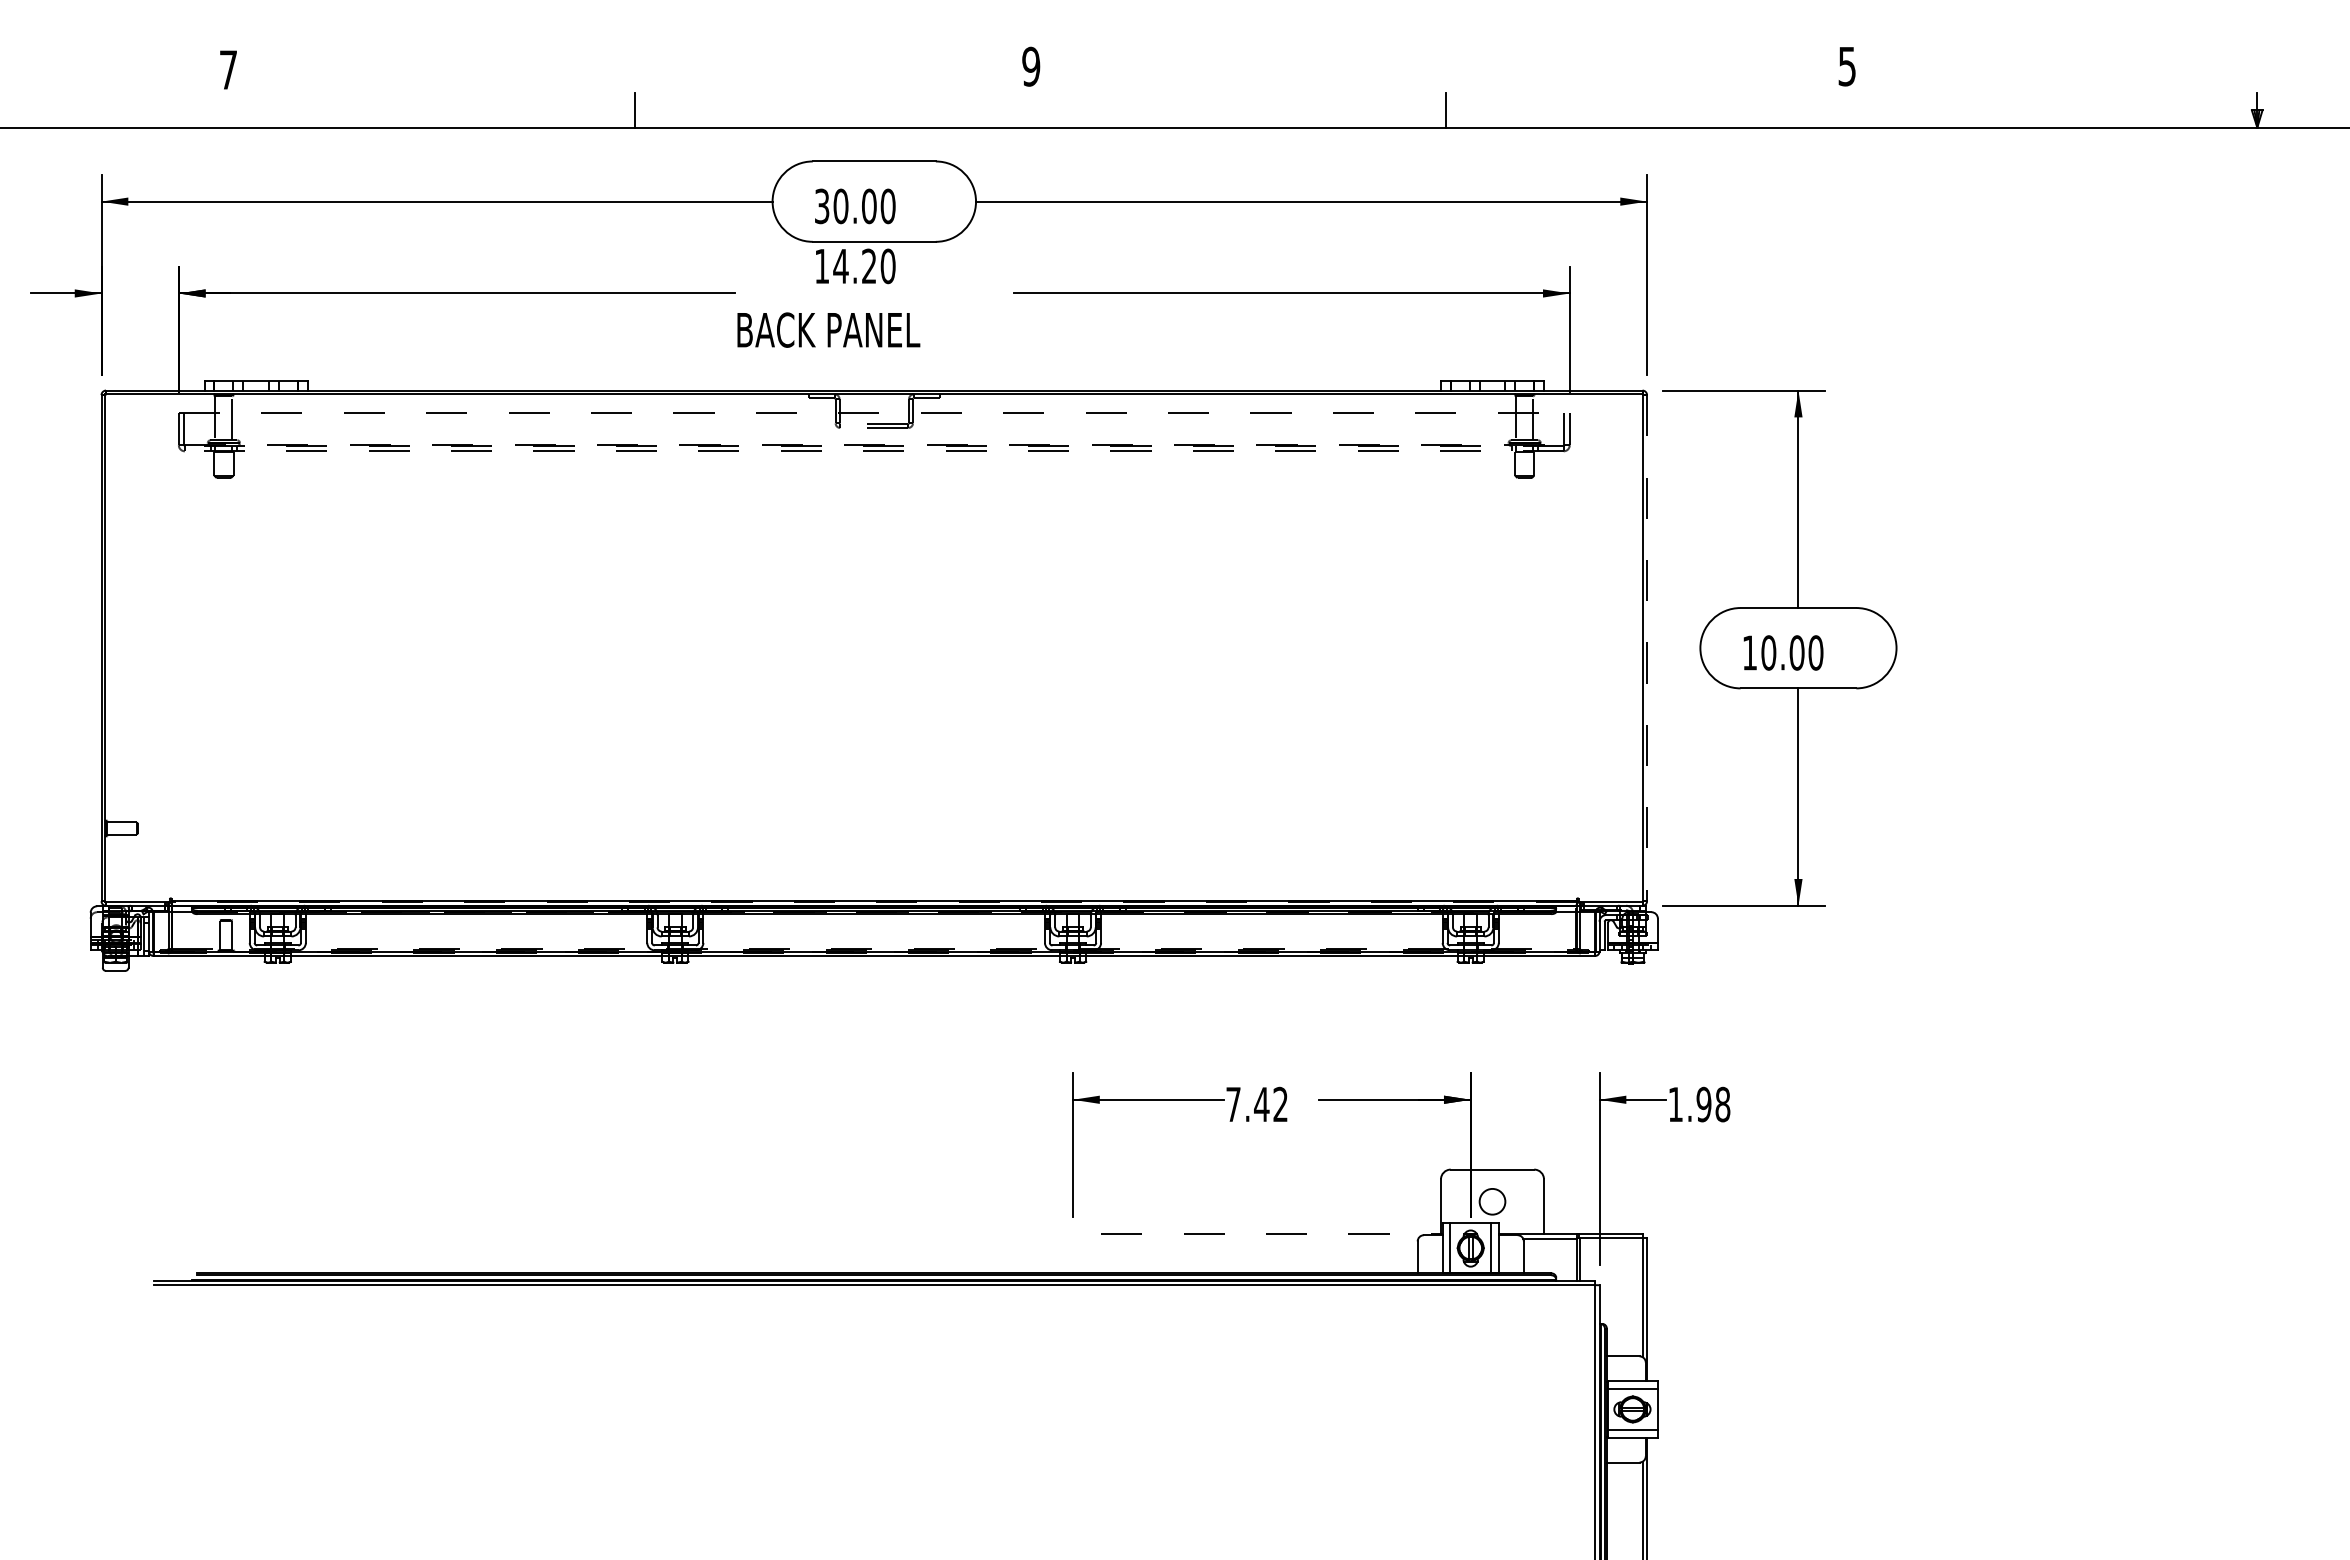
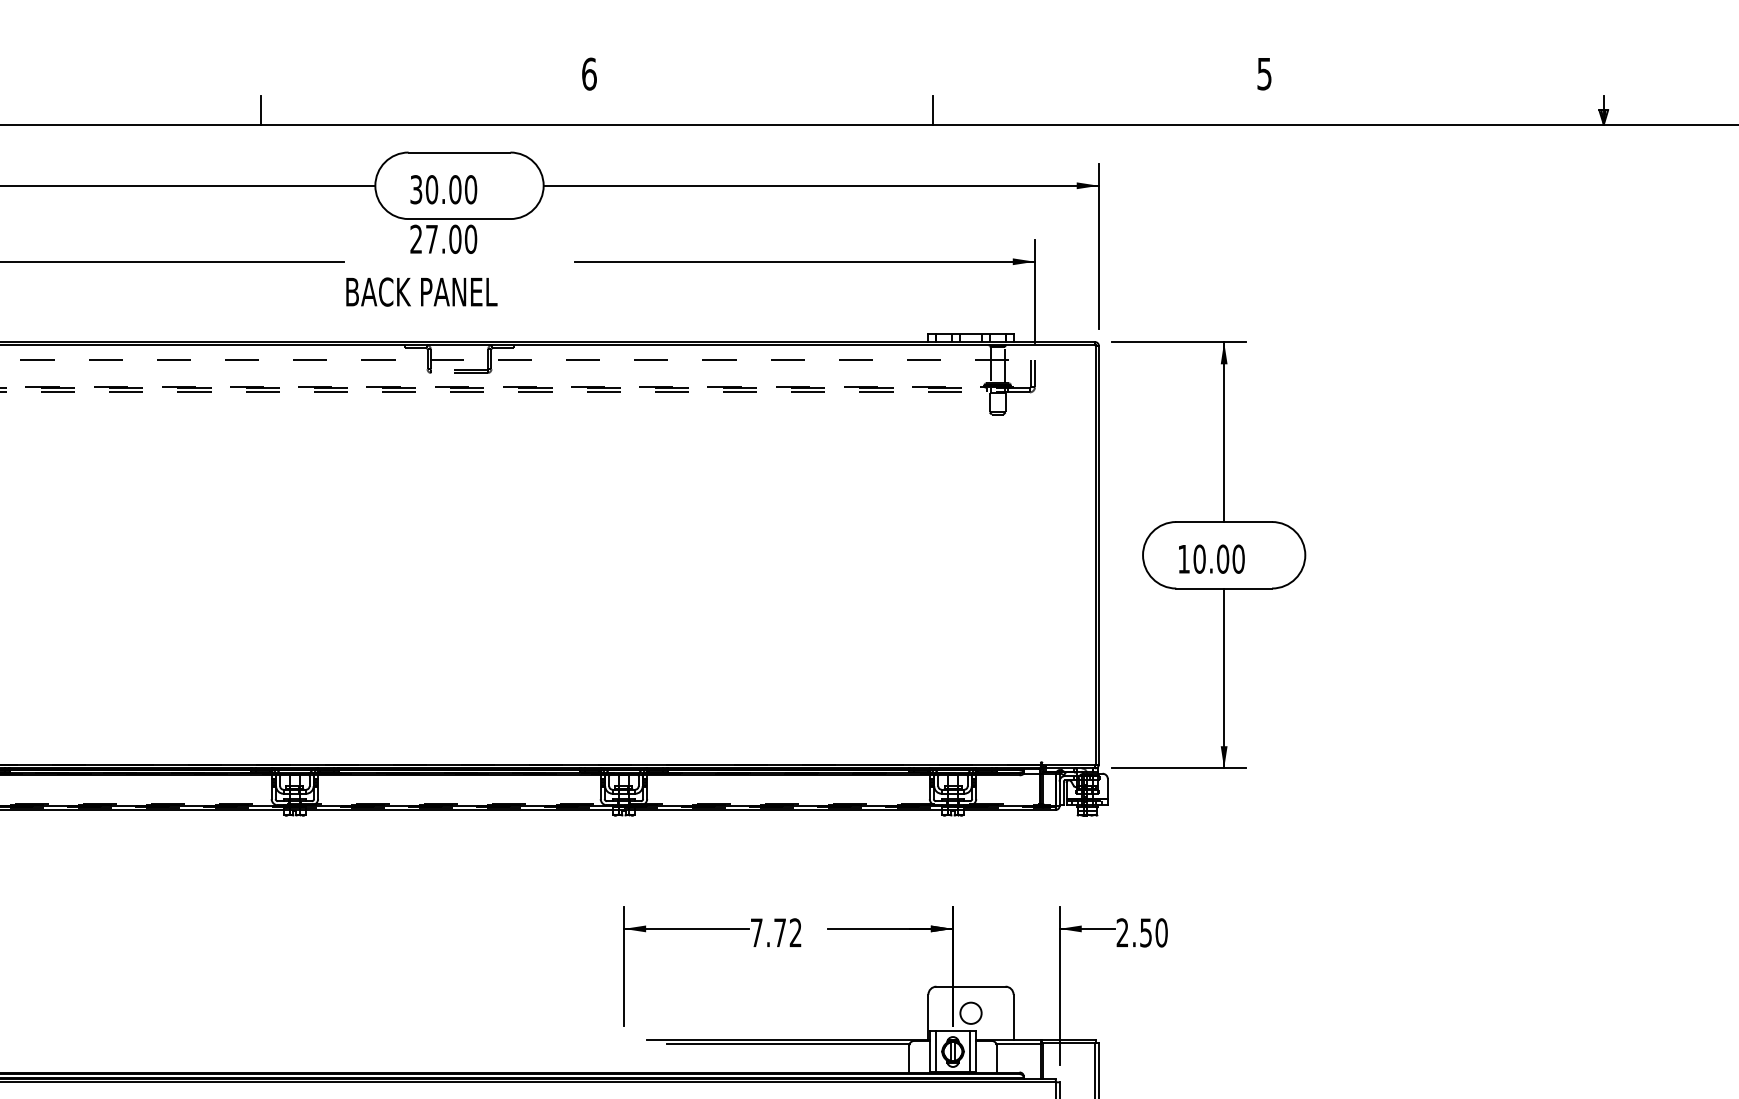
text: (1031, 66) -> (589, 73), 9 -> 6
text: (845, 266) -> (435, 239), 14.20 -> 27.00
line: (1647, 648) -> (1099, 555), dashed -> solid
text: (1261, 1104) -> (779, 932), 7.42 -> 7.72
text: (1699, 1104) -> (1142, 932), 1.98 -> 2.50
line: (1271, 1233) -> (788, 1039), dashed -> solid
line: (1271, 1238) -> (788, 1043), added

